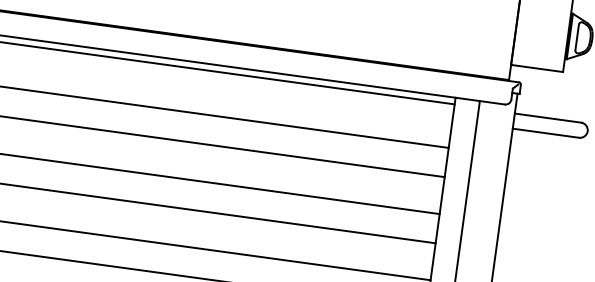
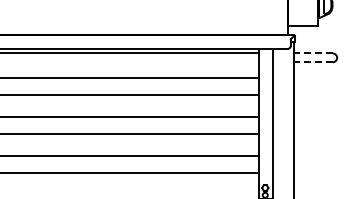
line: (546, 118) -> (312, 53), solid -> dashed
line: (544, 133) -> (312, 62), solid -> dashed

